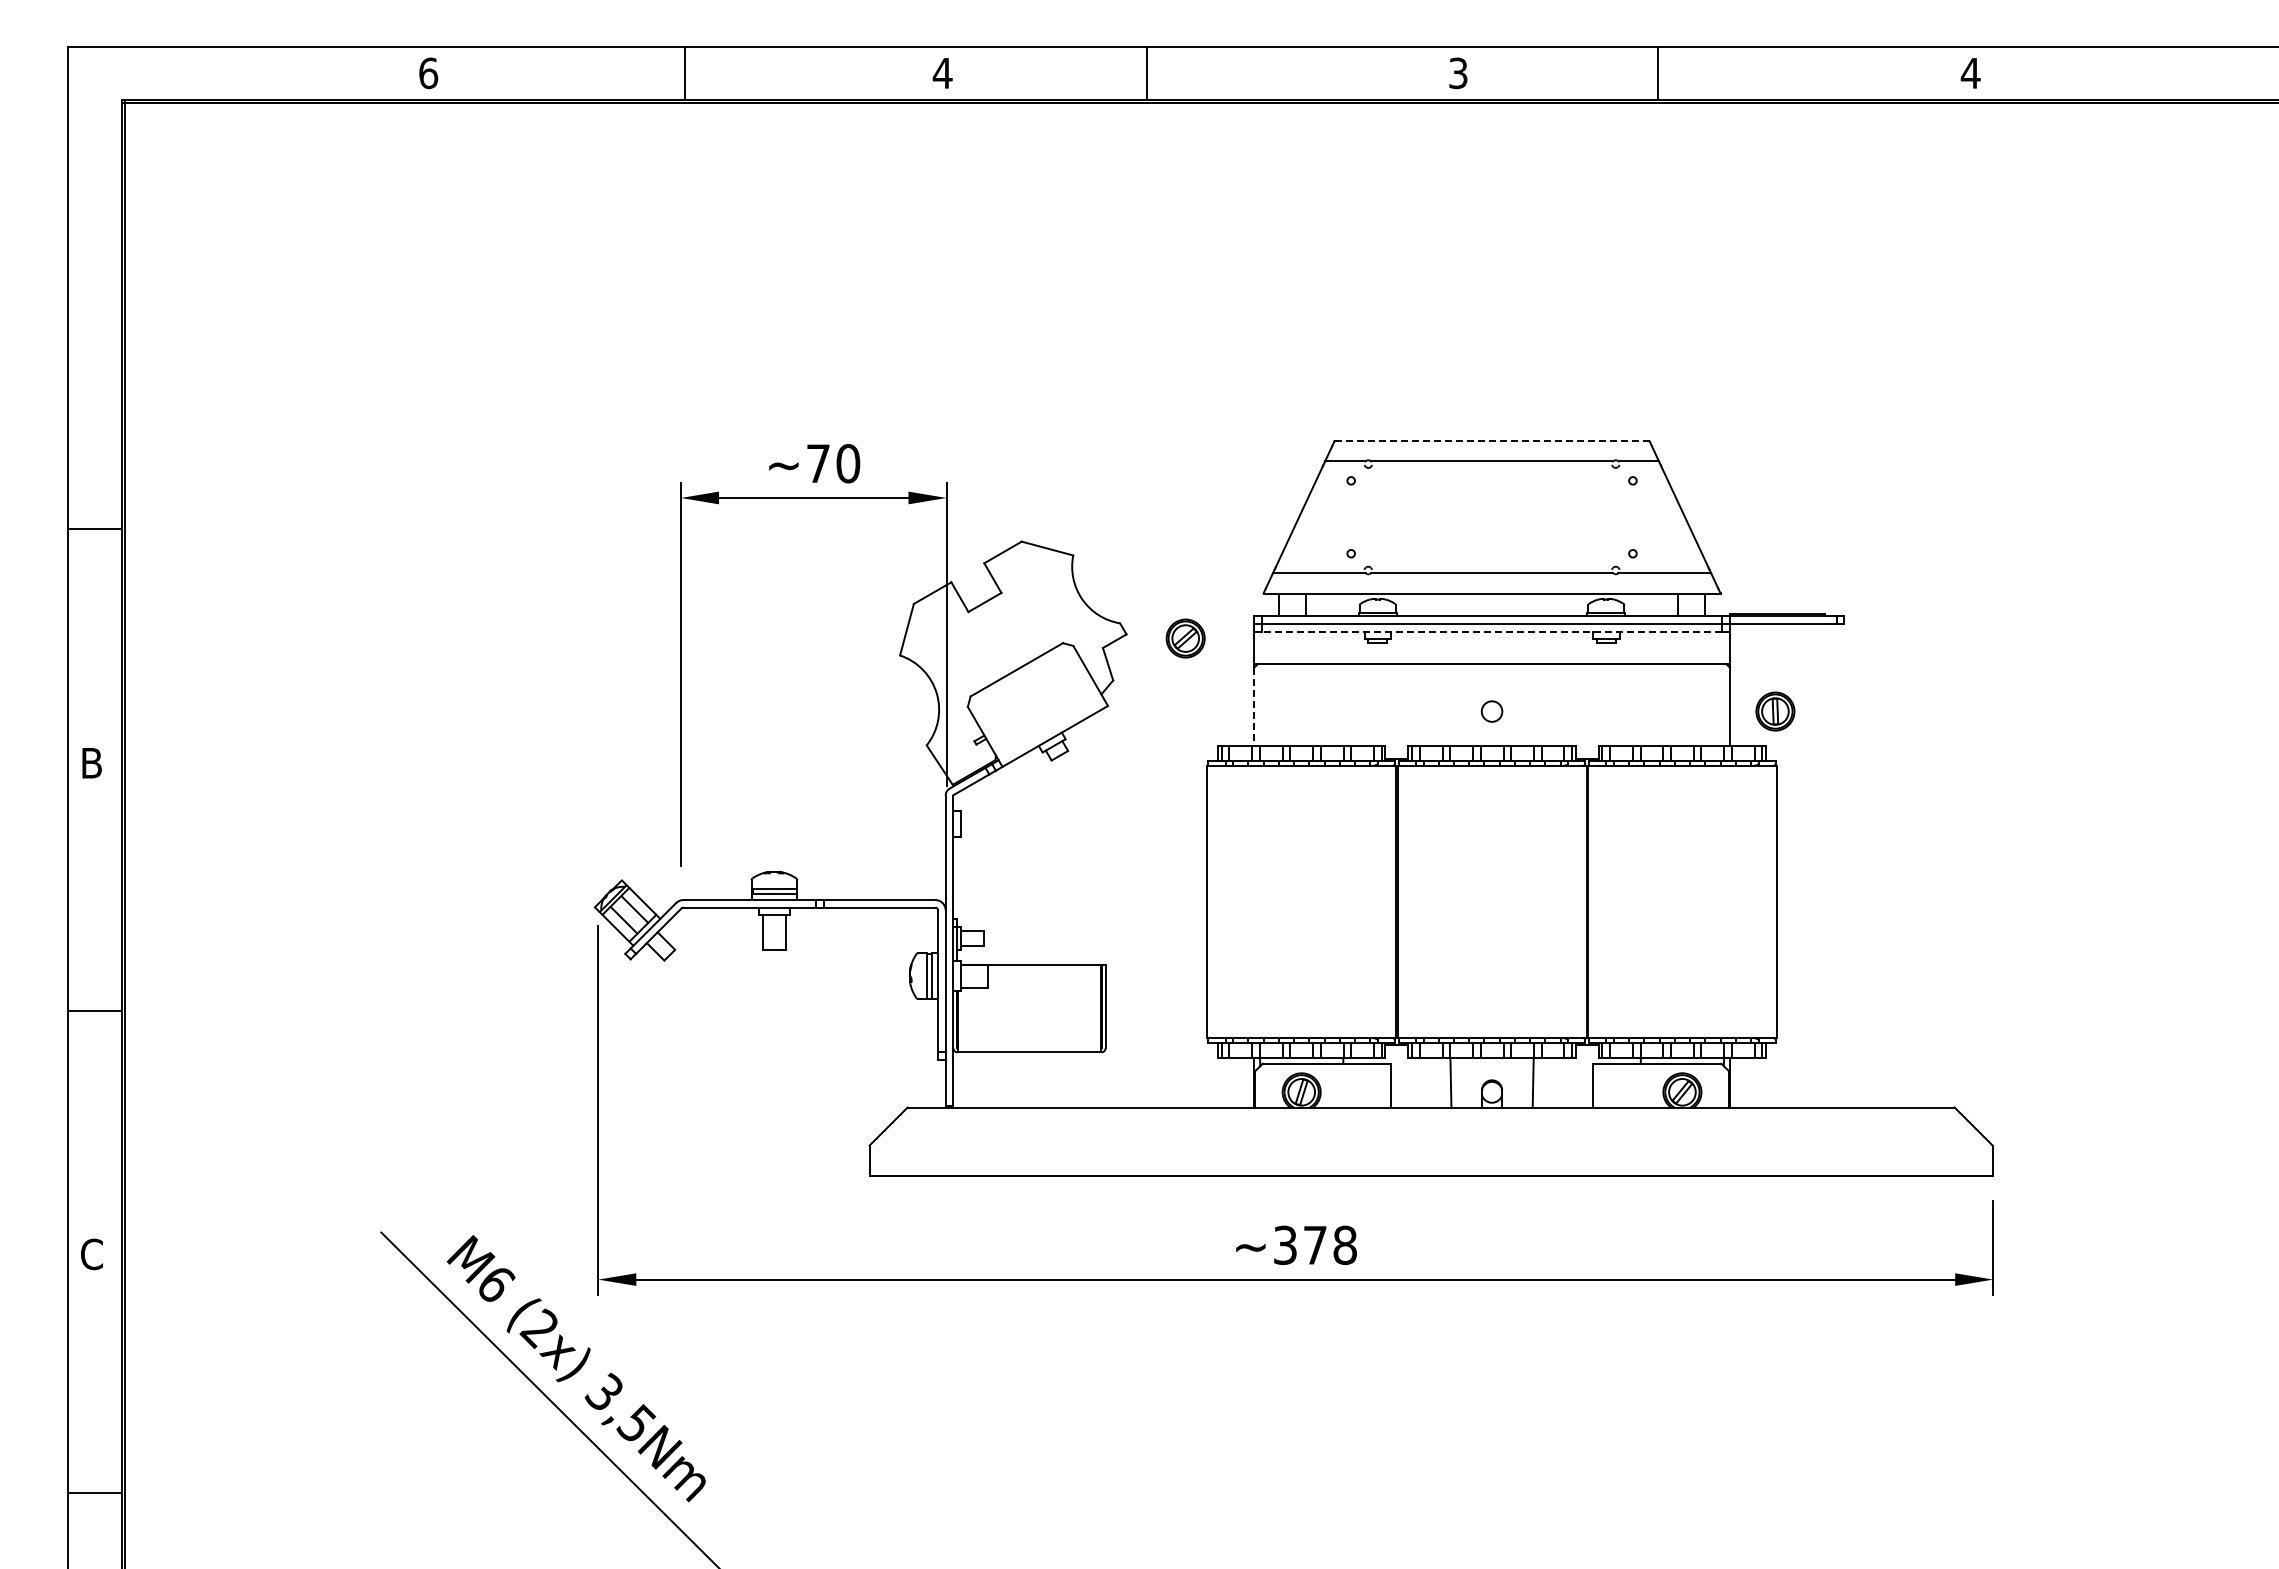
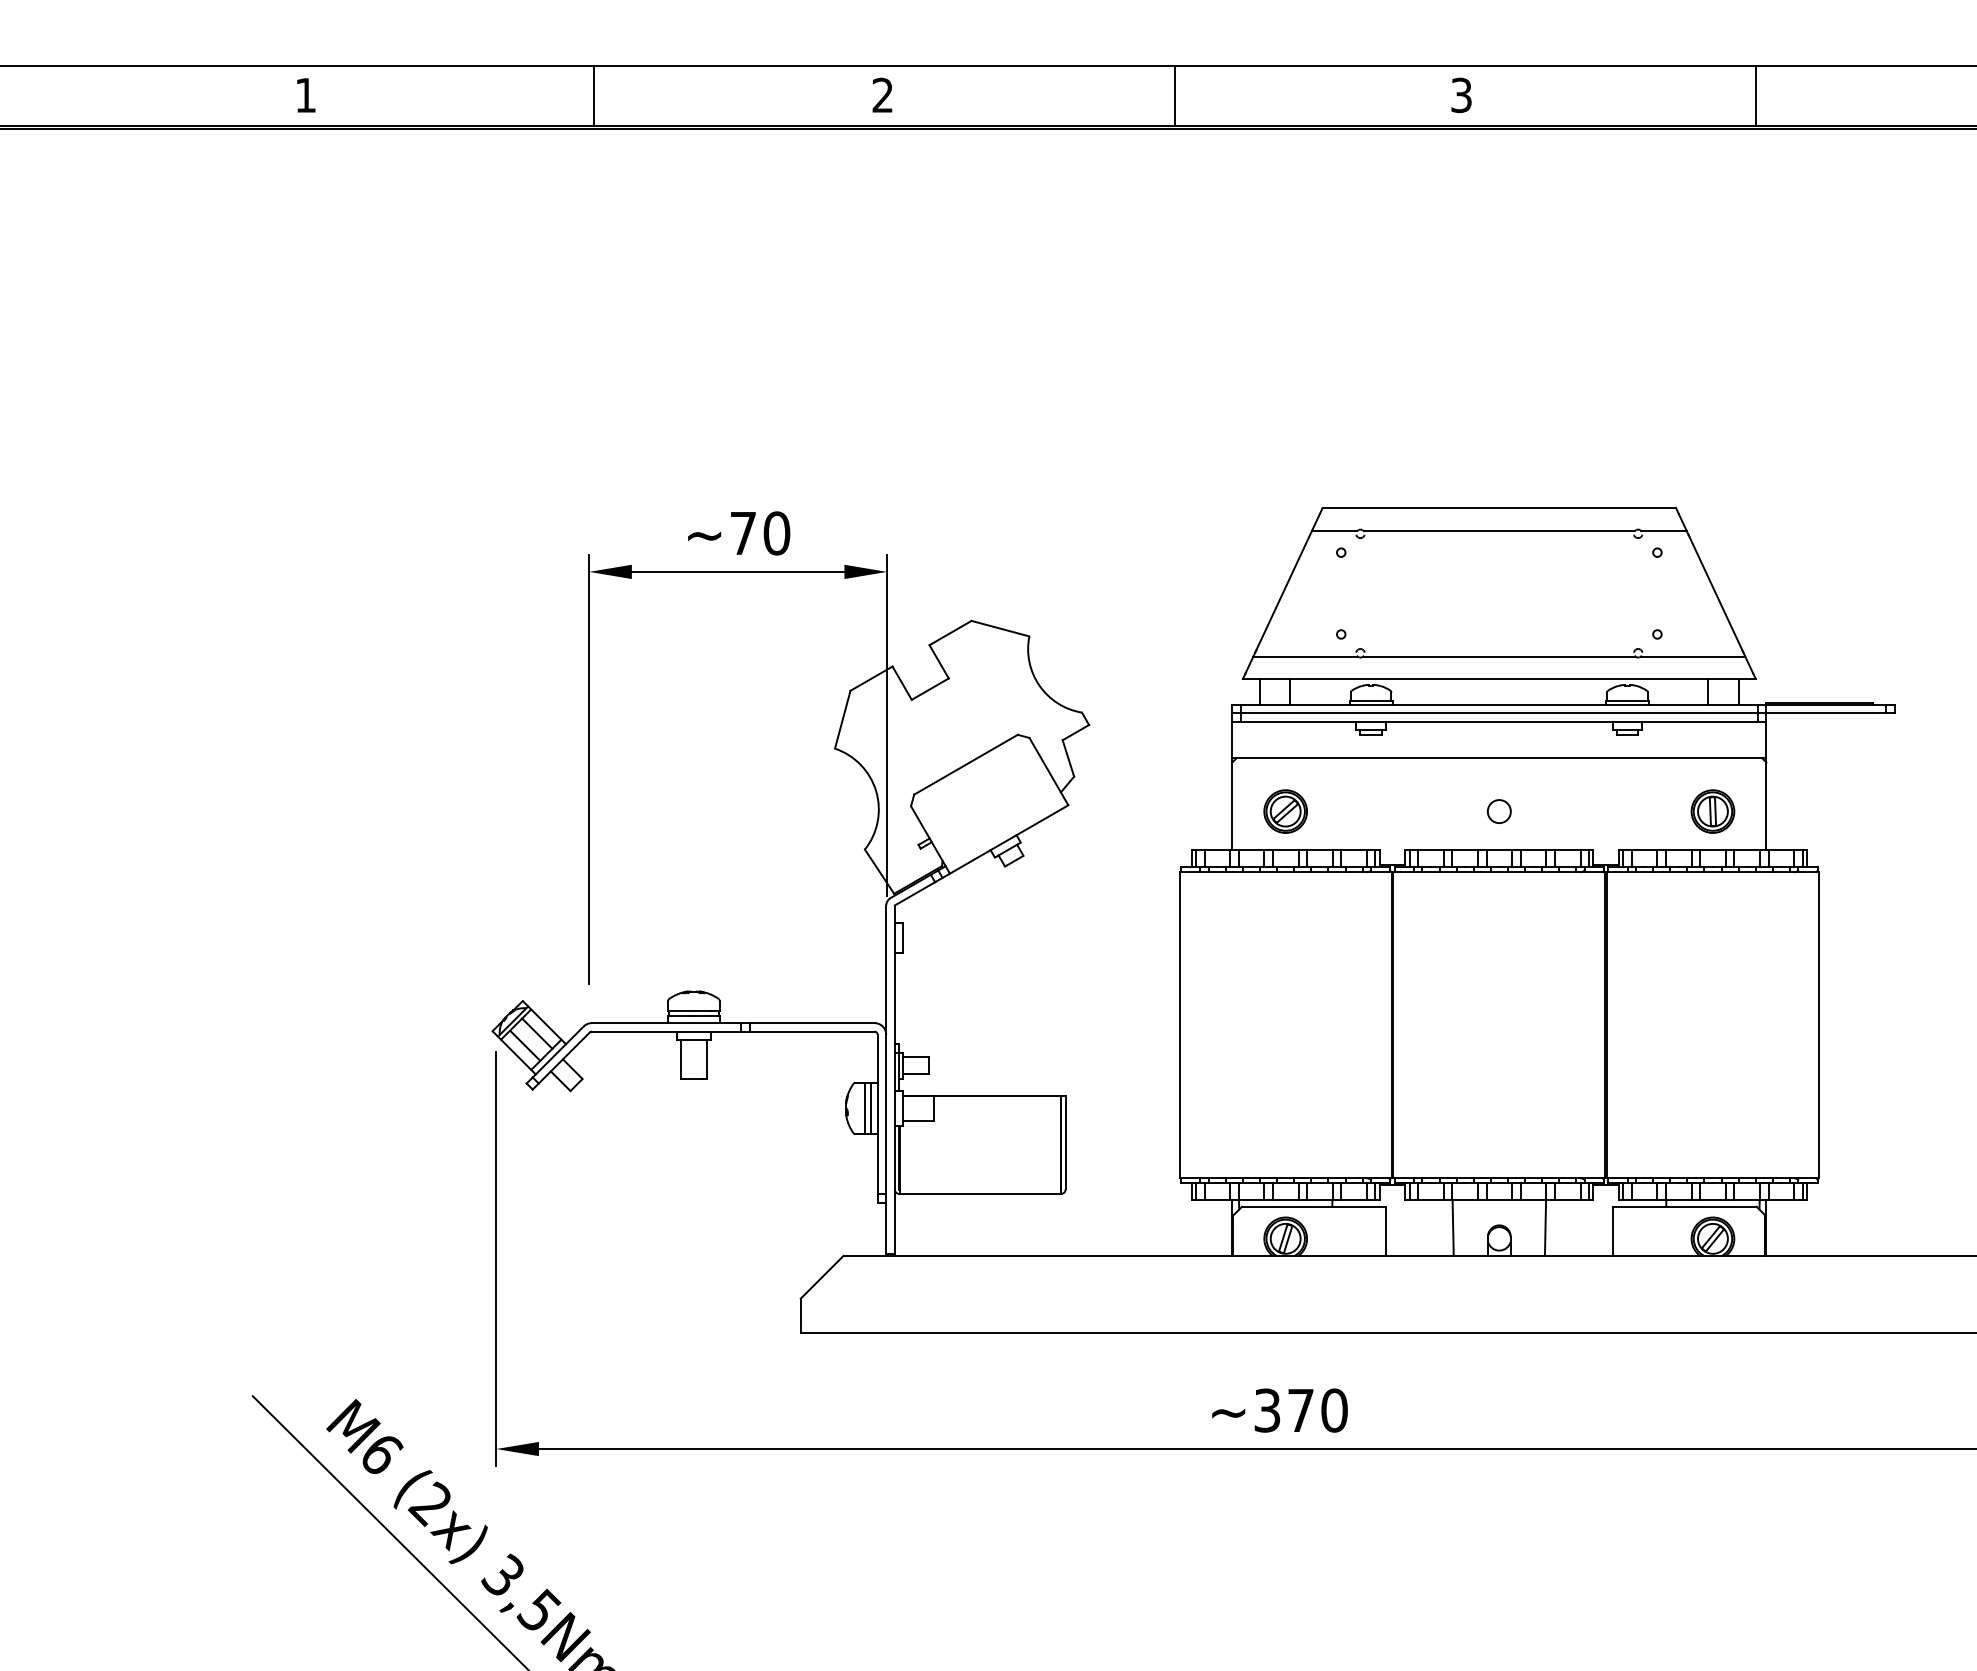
text: (942, 72) -> (882, 94), 4 -> 2
text: (428, 73) -> (305, 95), 6 -> 1
line: (1146, 73) -> (1174, 95), moved
line: (1657, 73) -> (1755, 95), moved
line: (1492, 441) -> (1499, 508), dashed -> solid
line: (1491, 631) -> (1498, 721), dashed -> solid
part: (1185, 638) -> (1285, 811), moved
line: (1254, 707) -> (1232, 807), dashed -> solid
part: (1775, 711) -> (1713, 811), moved
text: (1345, 1244) -> (1334, 1409), ~378 -> ~370

